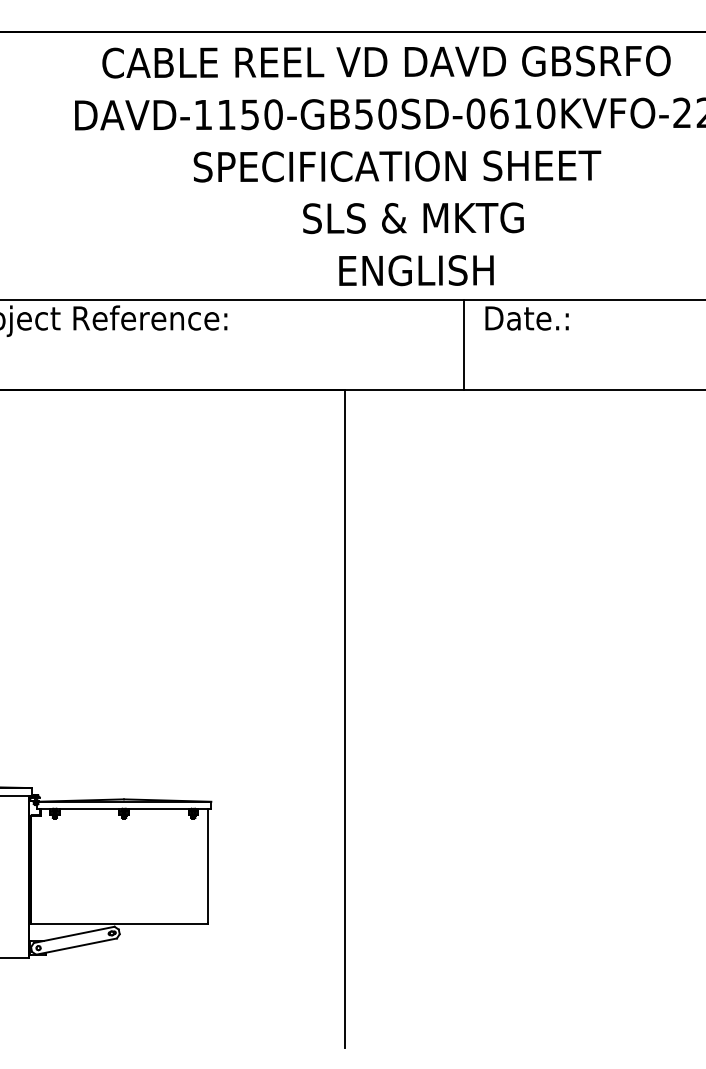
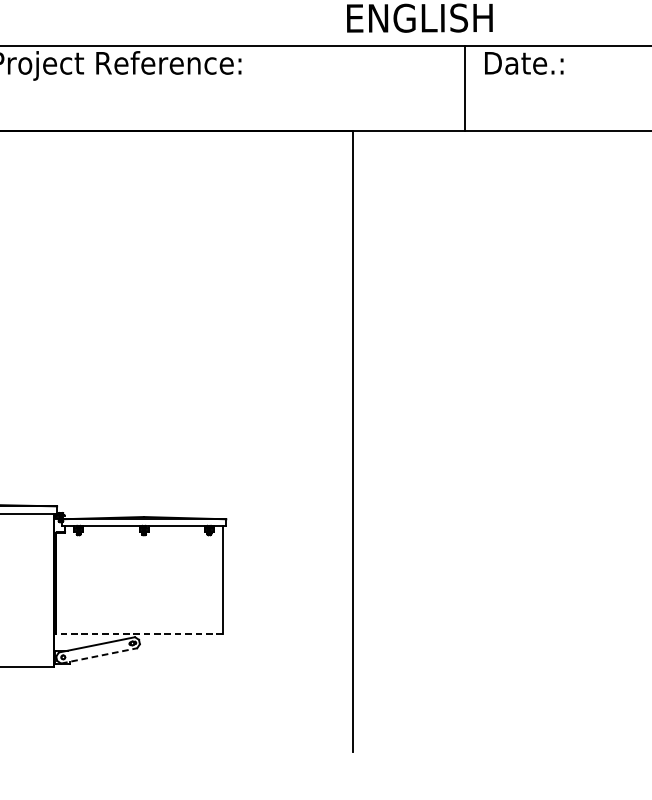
line: (118, 923) -> (138, 634), solid -> dashed
line: (77, 946) -> (100, 655), solid -> dashed

